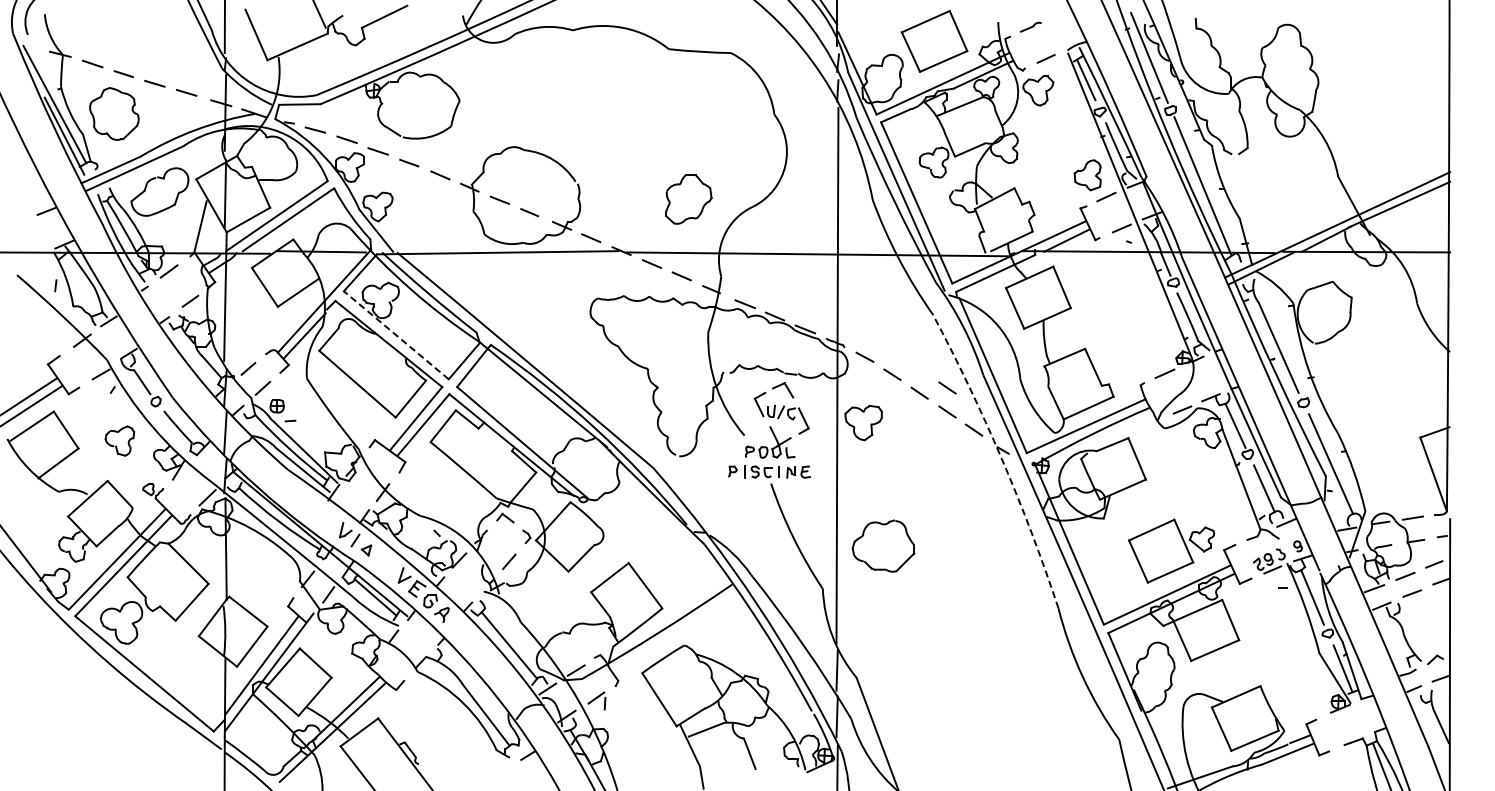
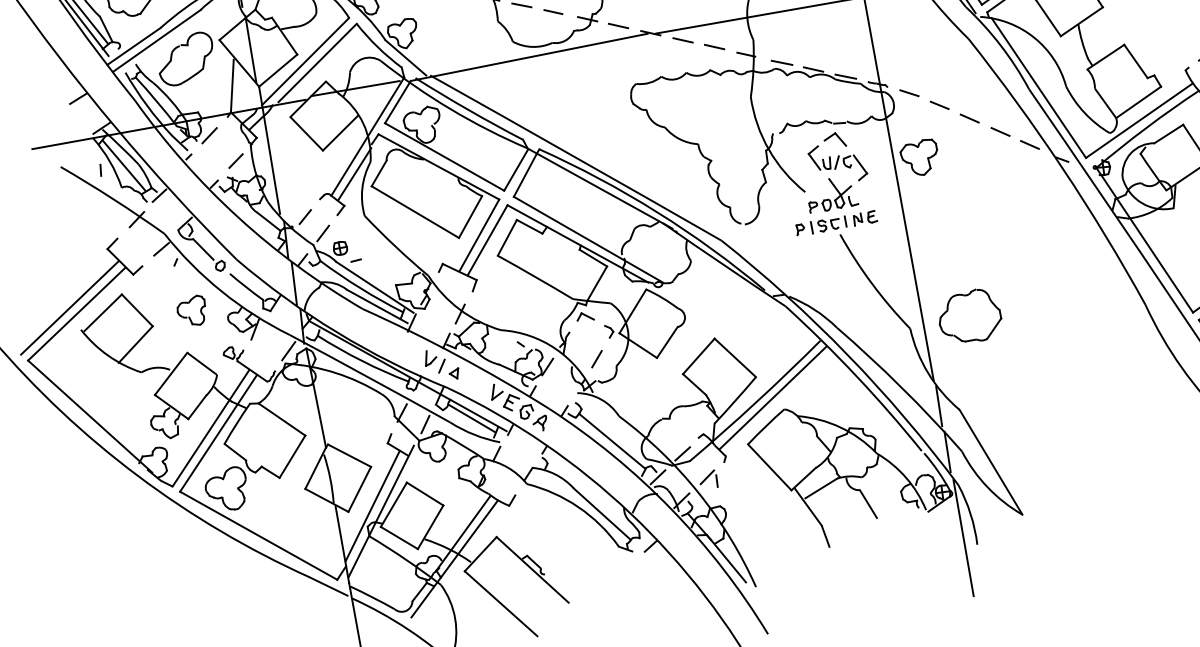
line: (79, 285) -> (124, 165), added
line: (395, 334) -> (443, 156), dashed -> solid
line: (947, 387) -> (996, 107), removed
arc: (1001, 458) -> (1062, 167), dashed -> solid
part: (883, 545) -> (969, 316), moved
line: (674, 631) -> (772, 397), added

